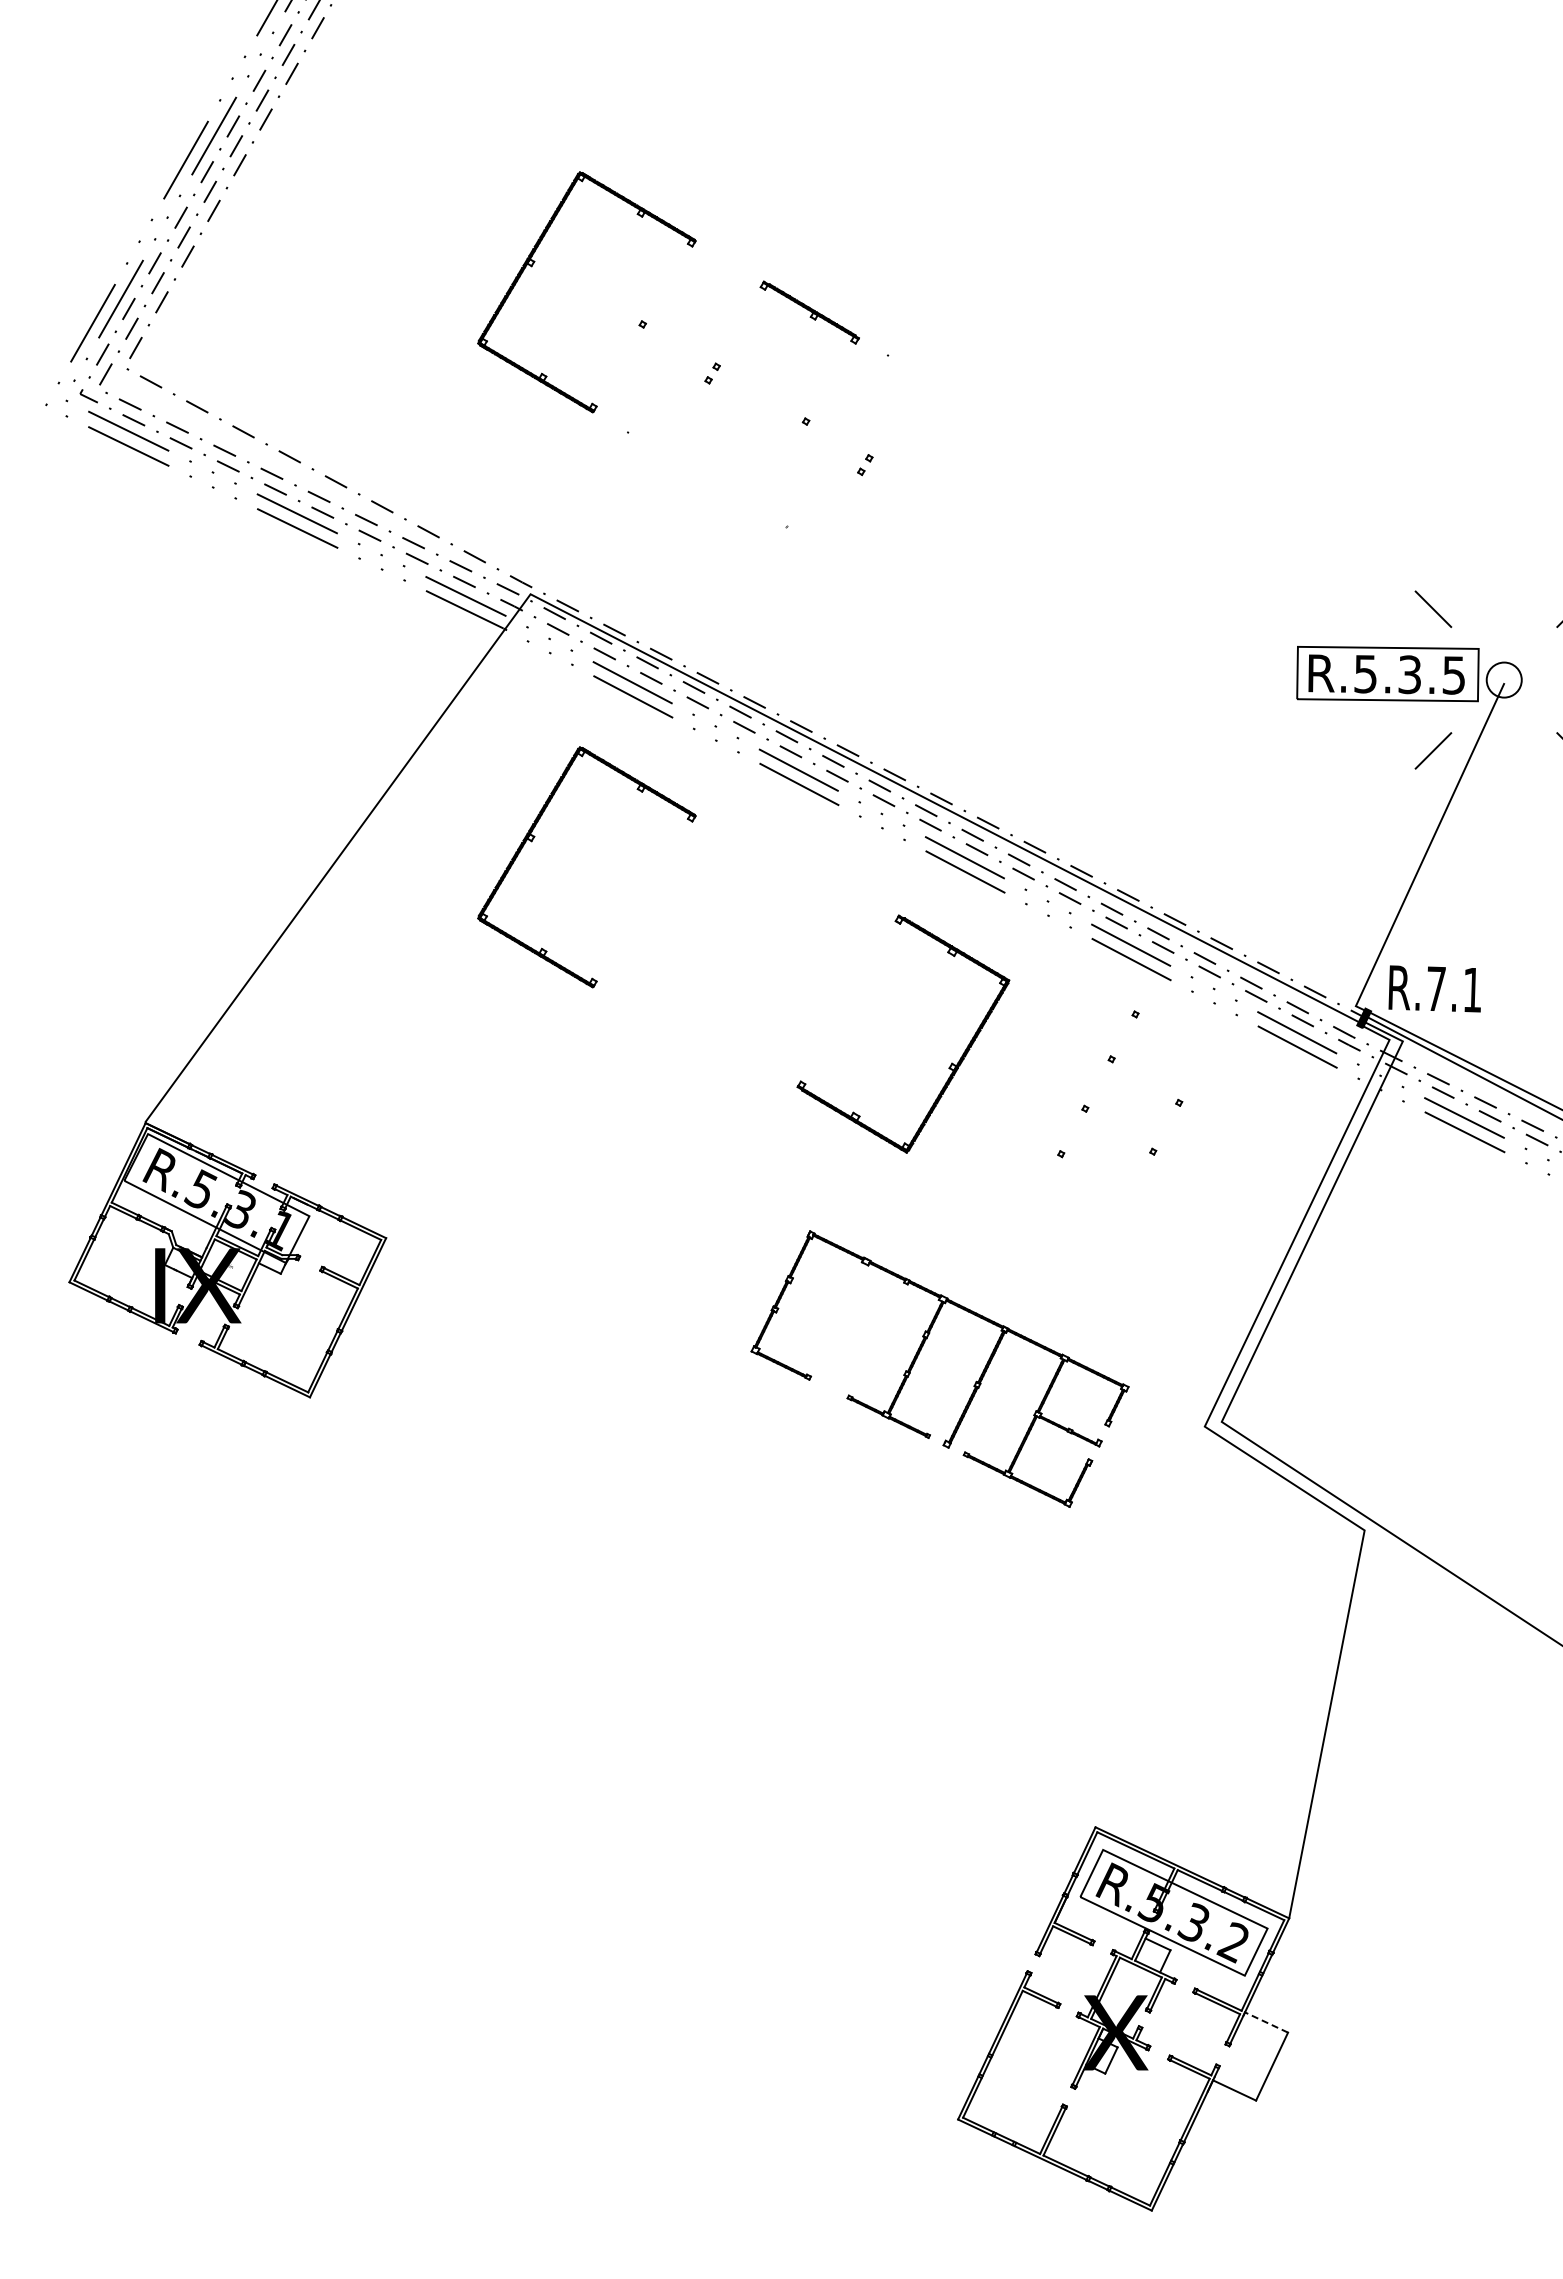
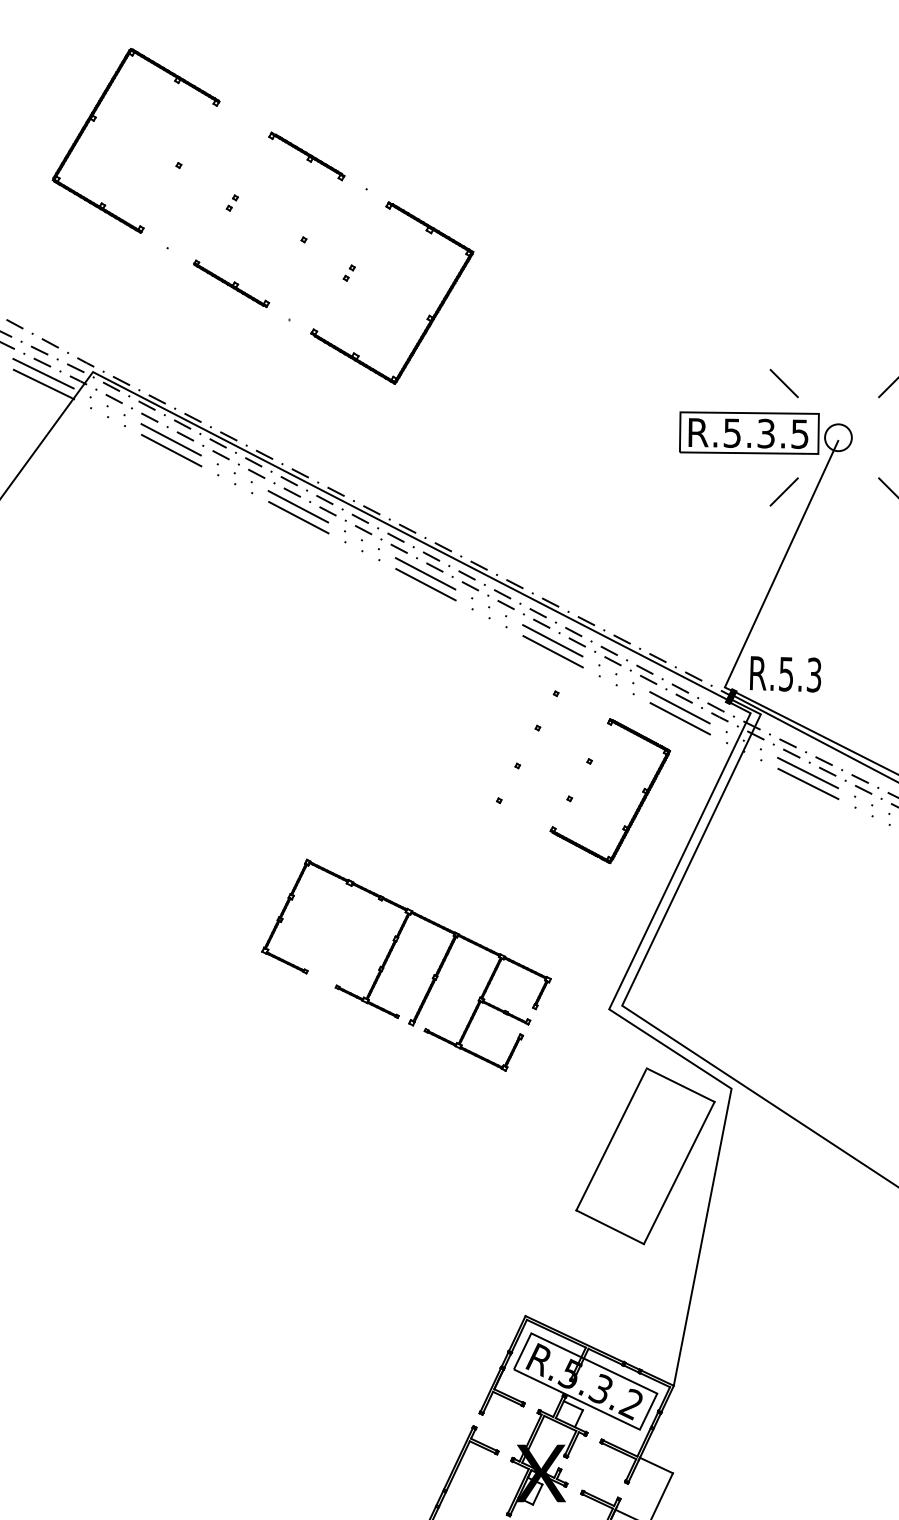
part: (711, 478) -> (231, 283), added
part: (533, 840) -> (95, 560), removed
text: (1453, 989) -> (799, 674), R.7.1 -> R.5.3
part: (951, 1062) -> (429, 314), moved
part: (1243, 1160) -> (638, 805), added
part: (1251, 1618) -> (644, 1156), added
line: (1266, 2022) -> (656, 1465), dashed -> solid

